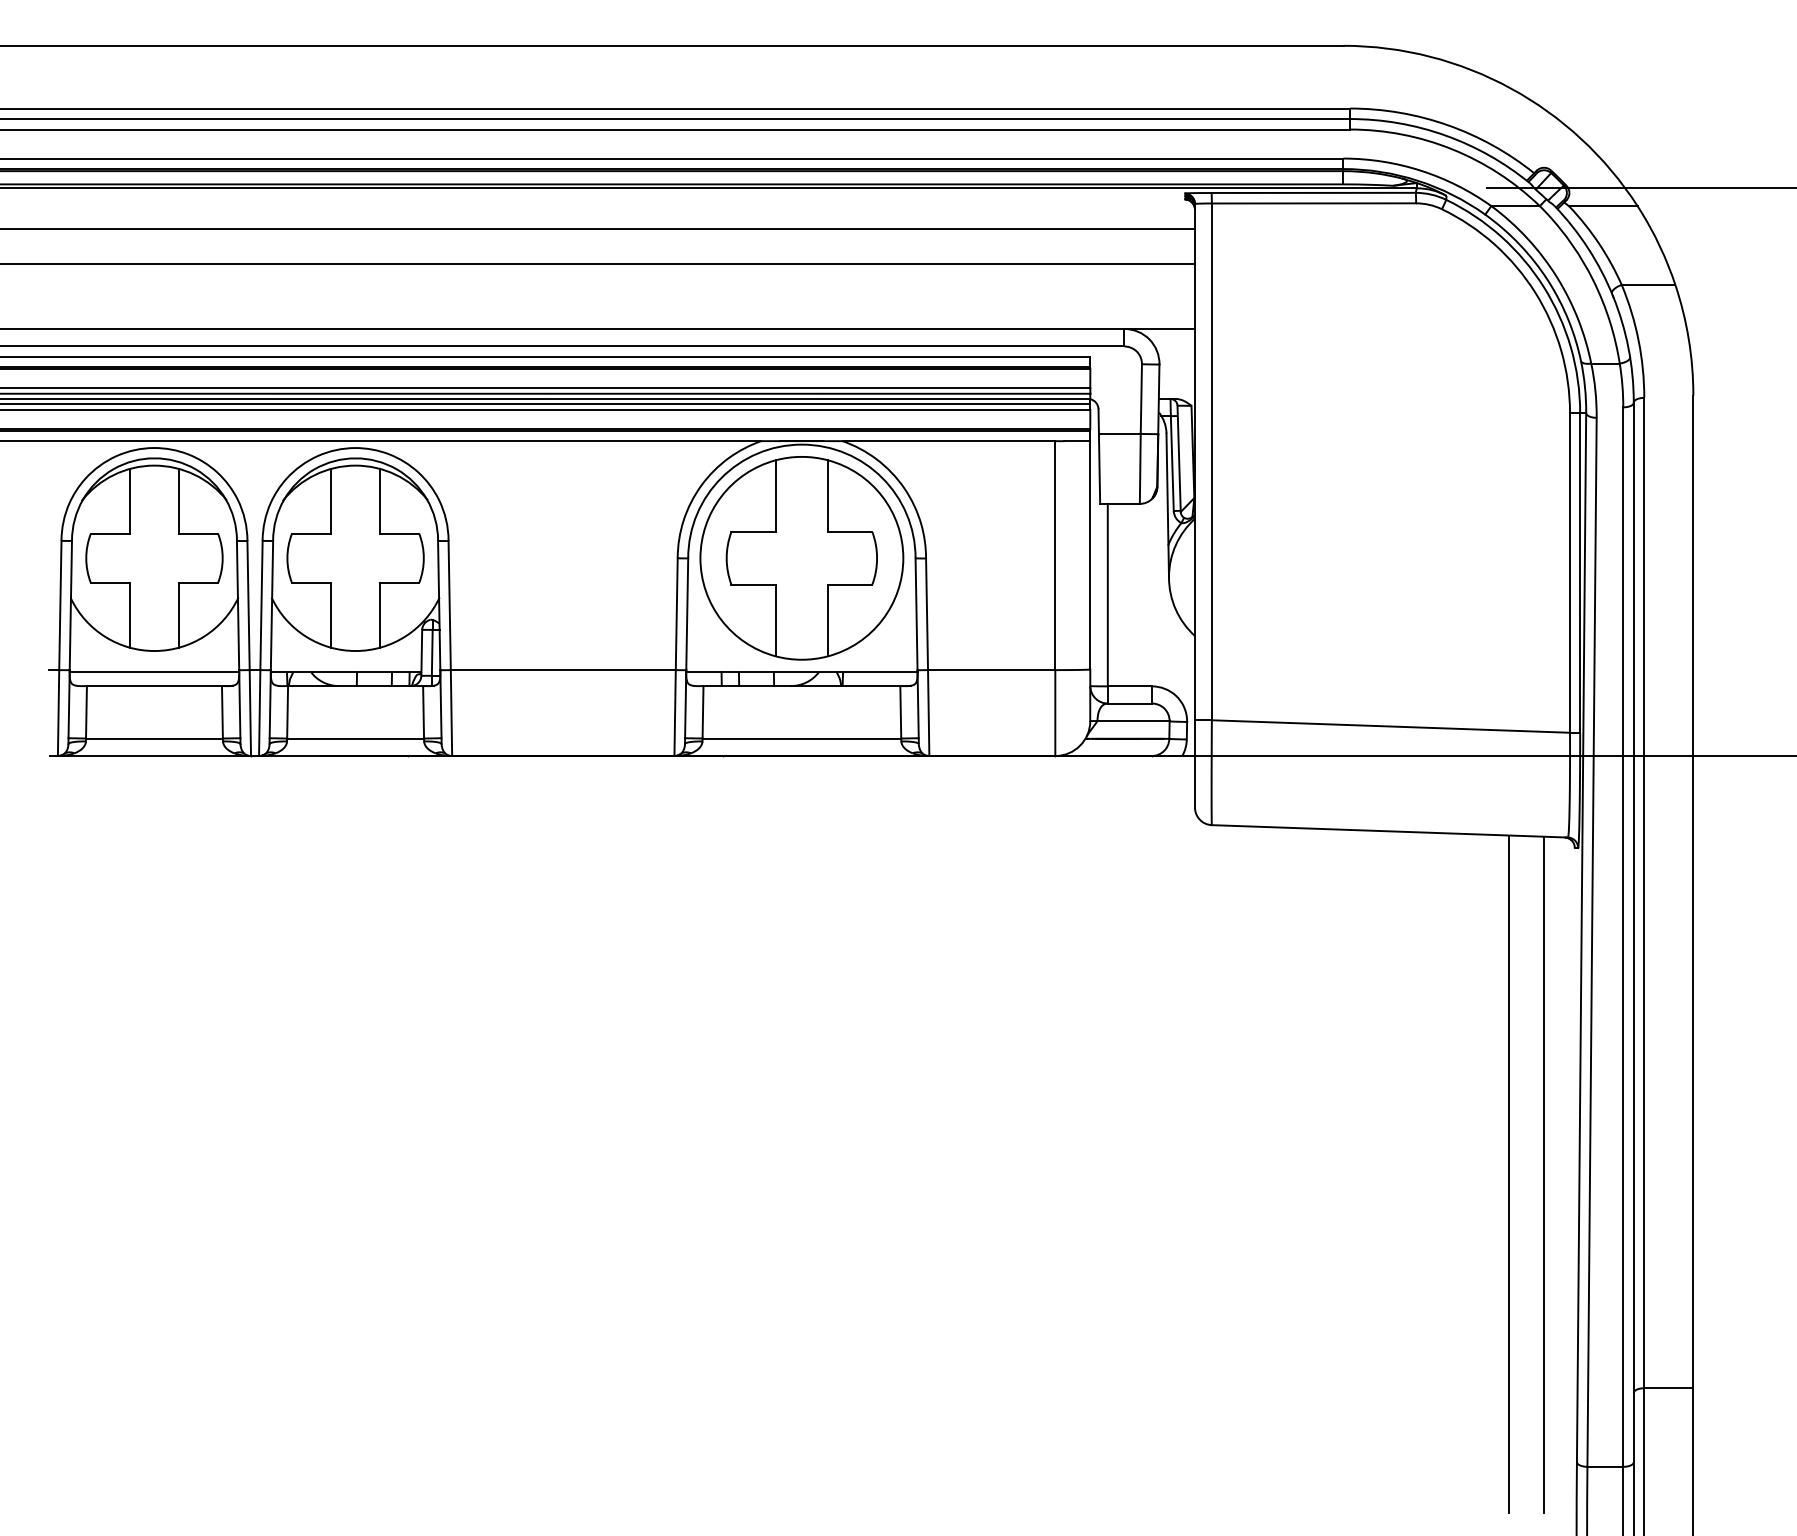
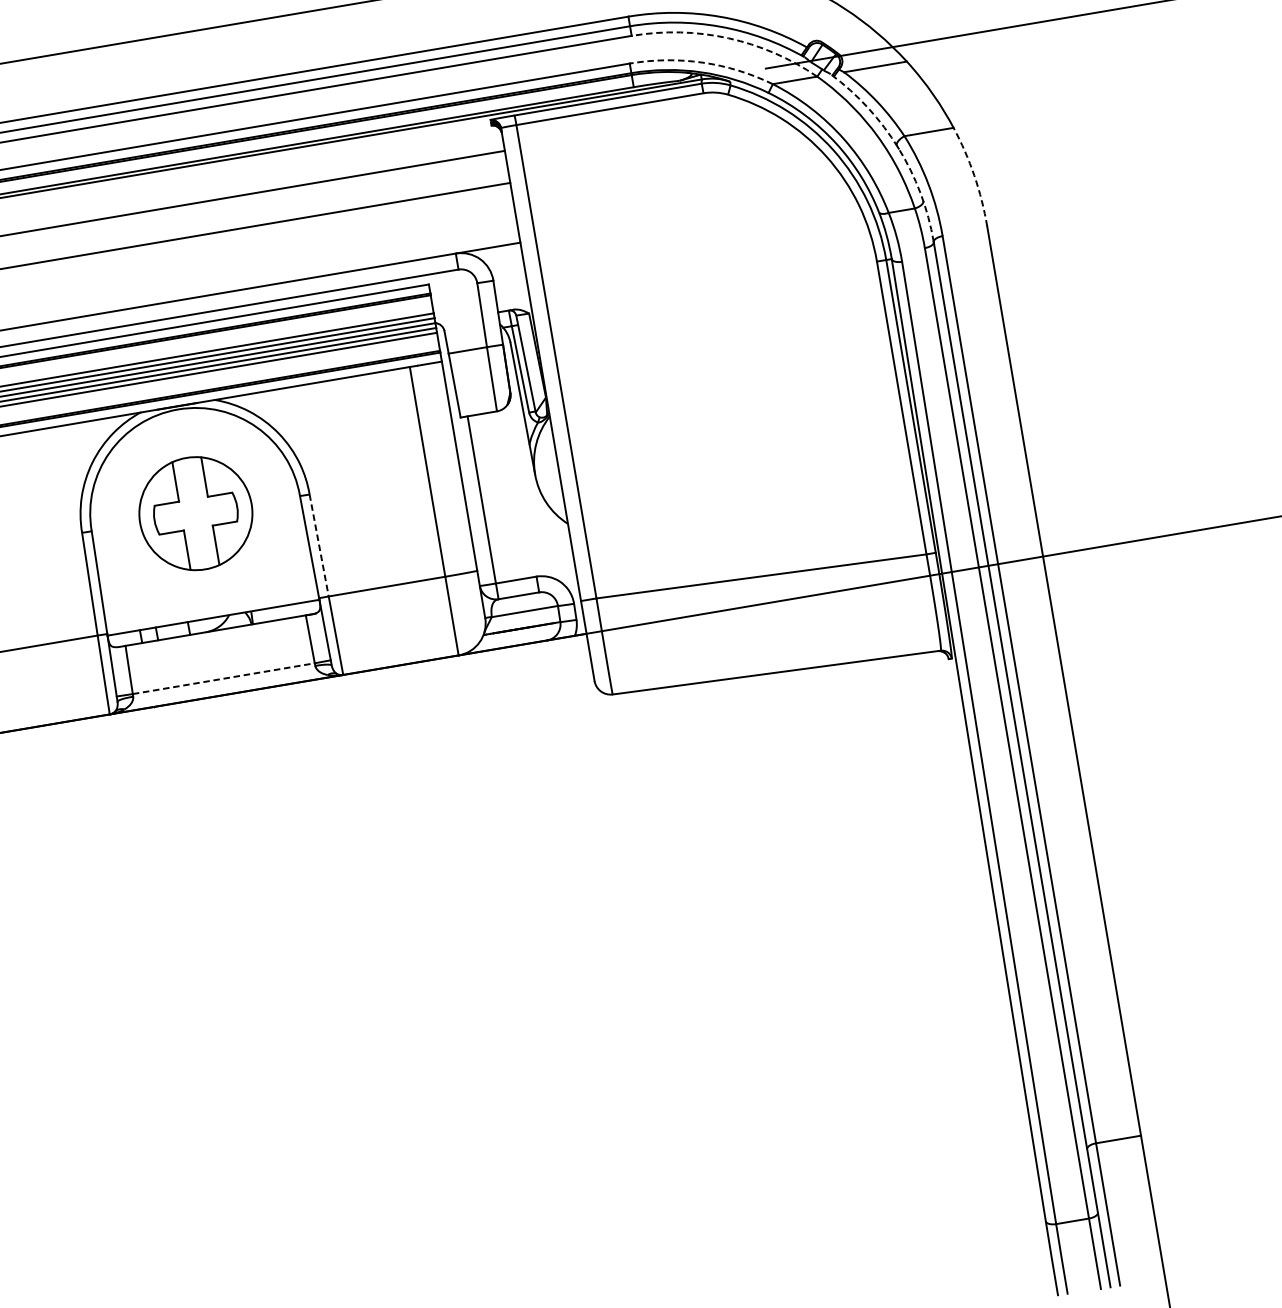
arc: (1452, 149) -> (728, 38), solid -> dashed
arc: (1421, 170) -> (703, 62), solid -> dashed
arc: (1613, 296) -> (898, 148), solid -> dashed
arc: (1688, 339) -> (974, 175), solid -> dashed
part: (801, 558) -> (195, 513), size x0.6
line: (927, 614) -> (319, 545), solid -> dashed
line: (802, 738) -> (224, 678), solid -> dashed
line: (1509, 1174) -> (939, 968), removed
line: (1544, 1174) -> (971, 962), removed

